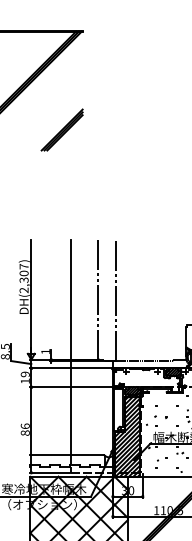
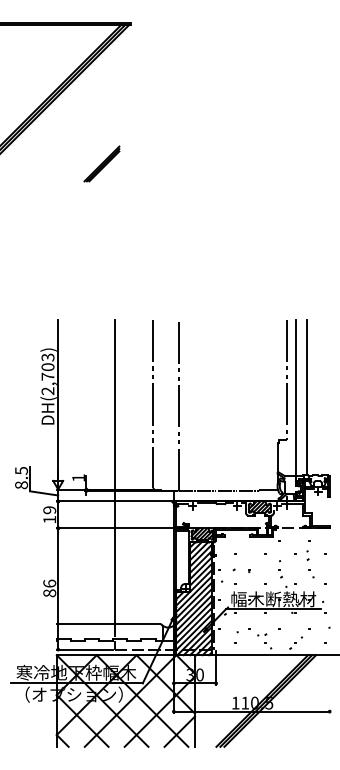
part: (61, 129) -> (101, 163), size x0.6
text: (23, 272) -> (47, 366), DH(2,307) -> DH(2,703)
part: (180, 453) -> (262, 634), moved

